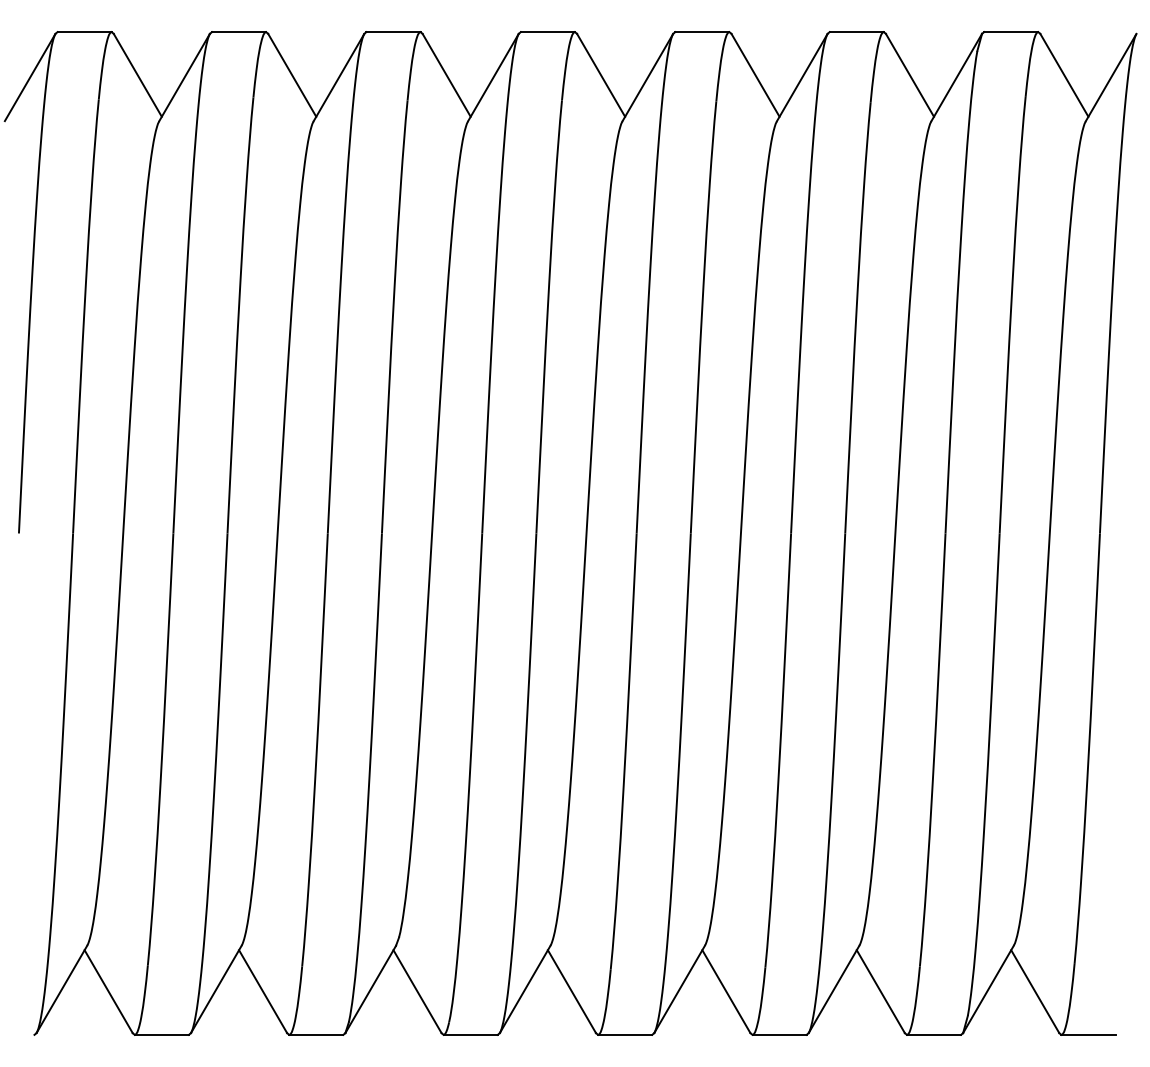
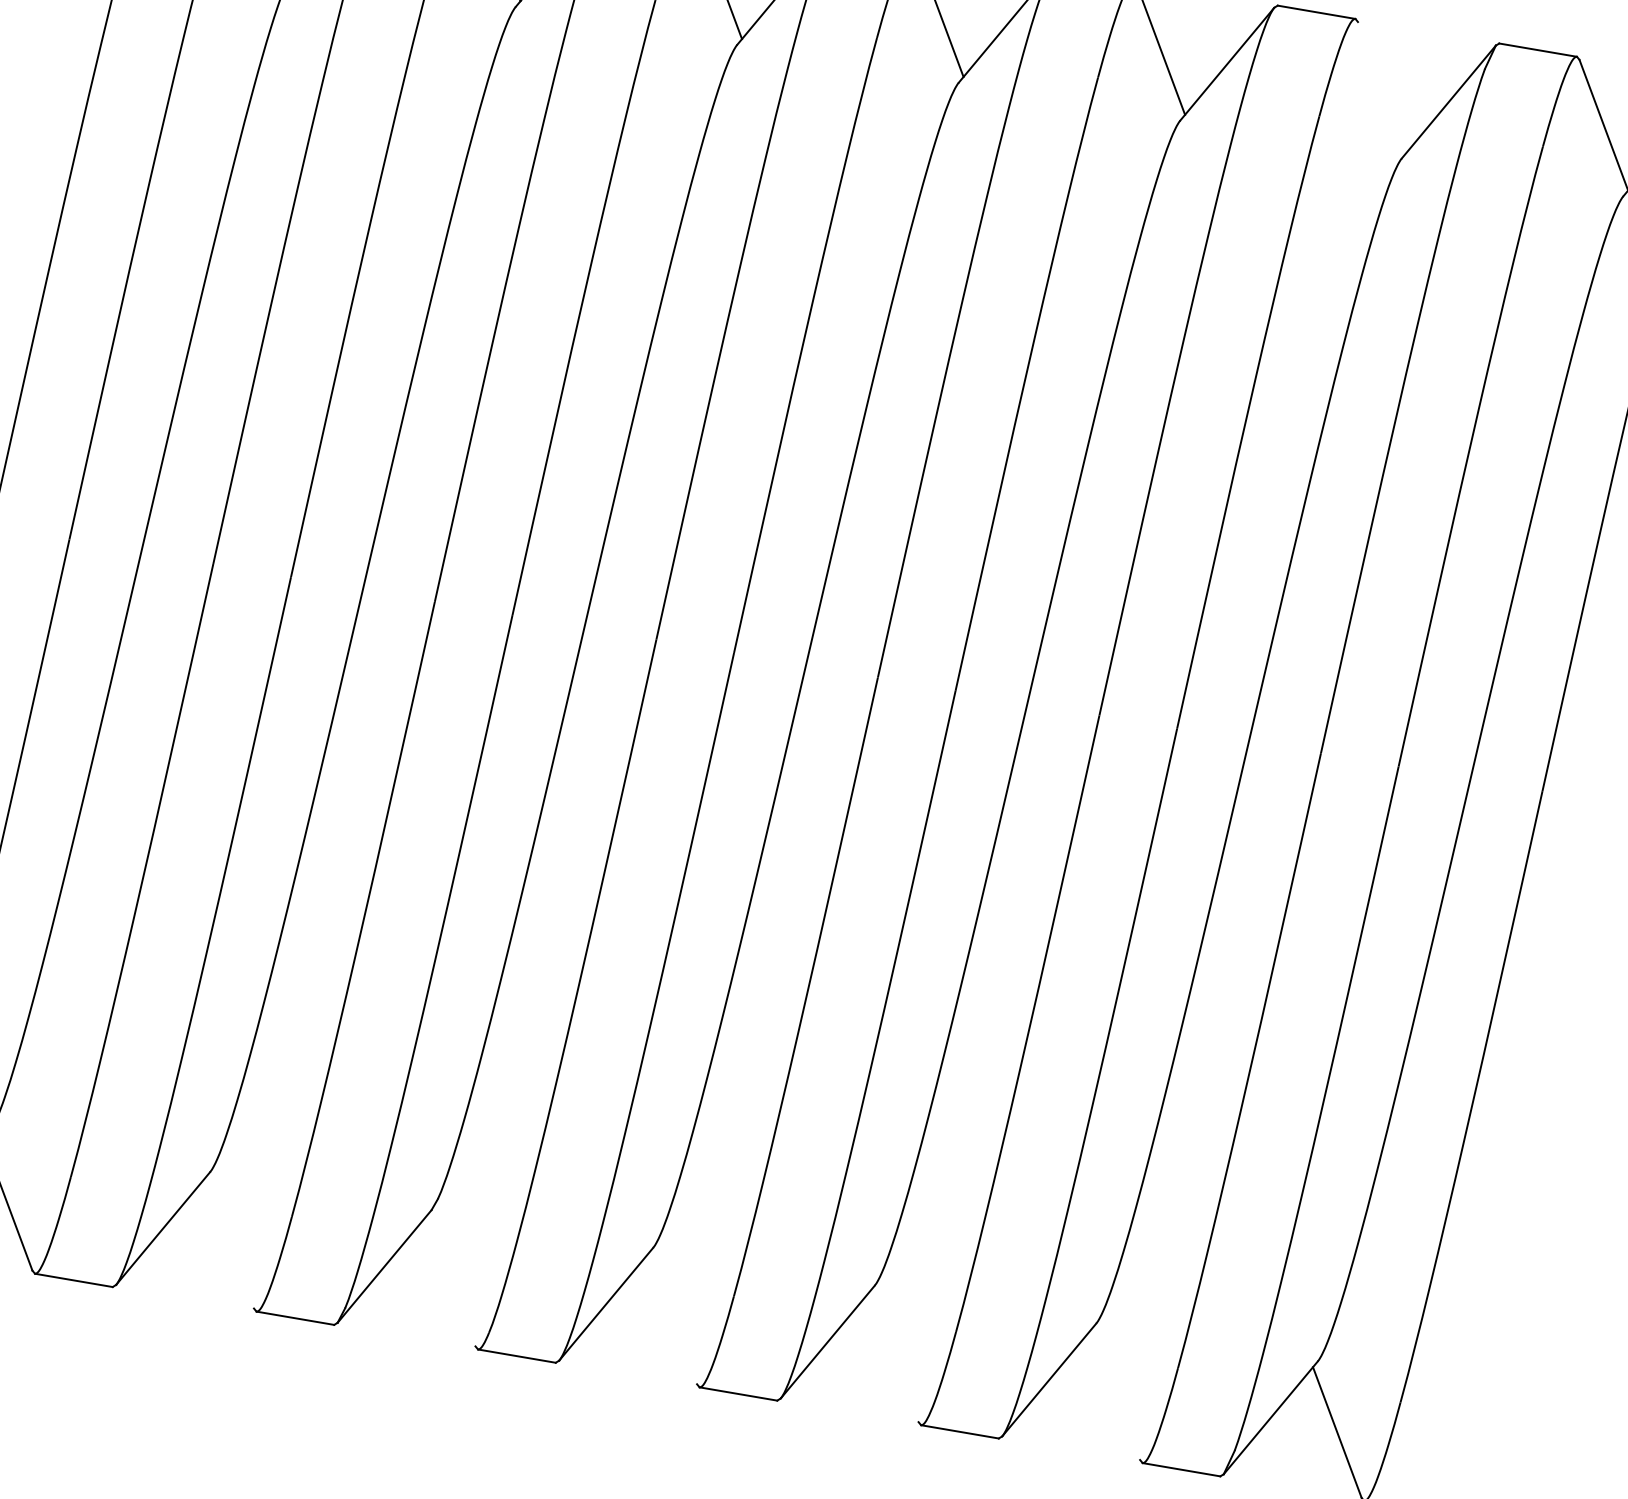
line: (909, 74) -> (1381, 86), removed
line: (263, 991) -> (230, 1243), removed
line: (417, 991) -> (451, 1280), removed
line: (571, 991) -> (672, 1318), removed
line: (726, 991) -> (894, 1356), removed
line: (880, 991) -> (1115, 1394), removed

